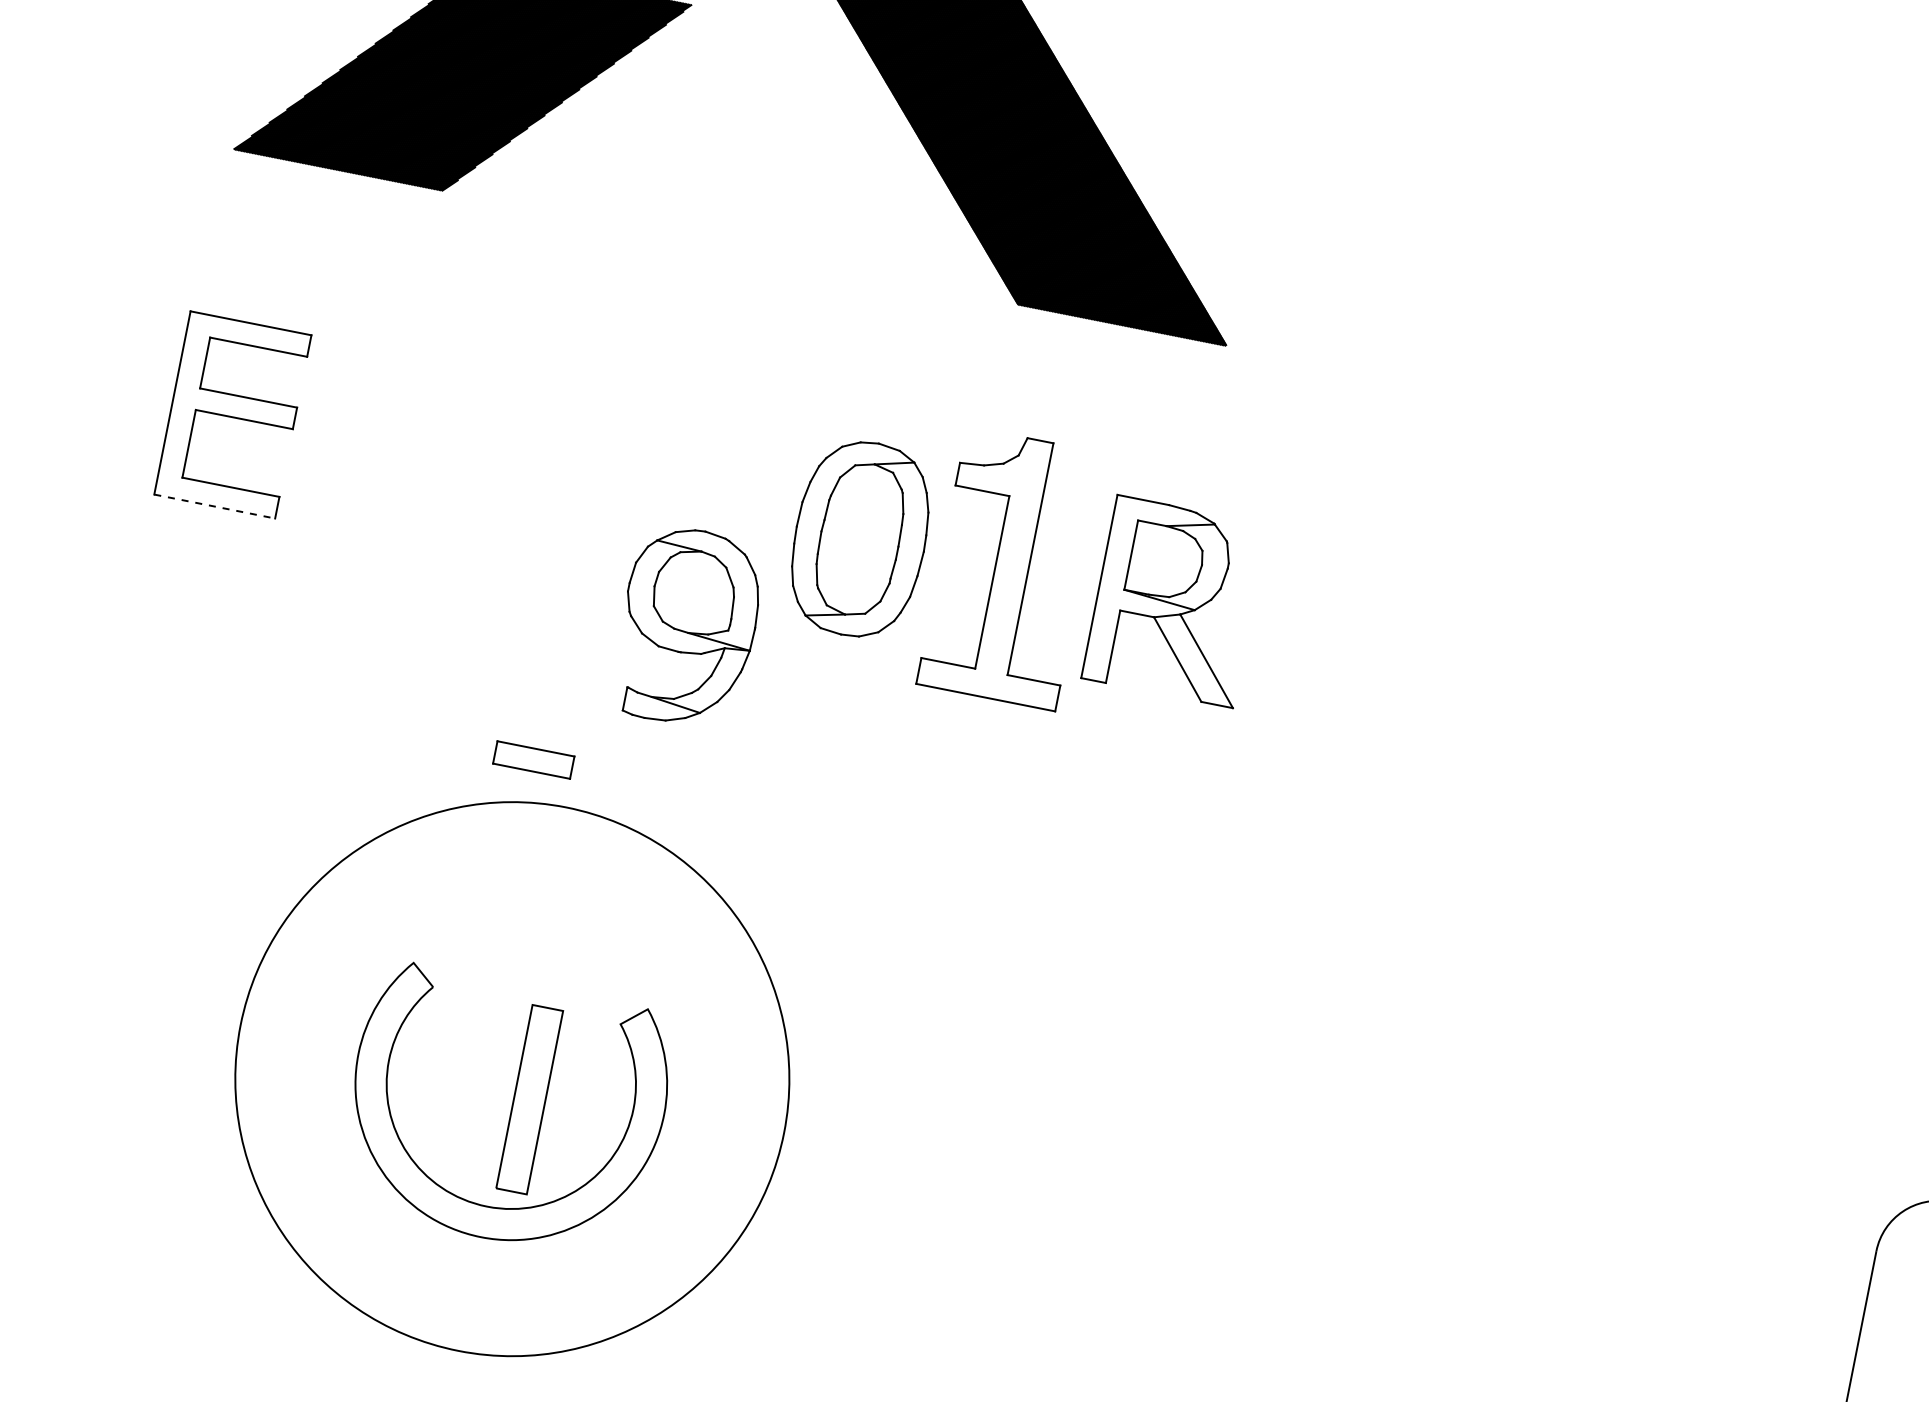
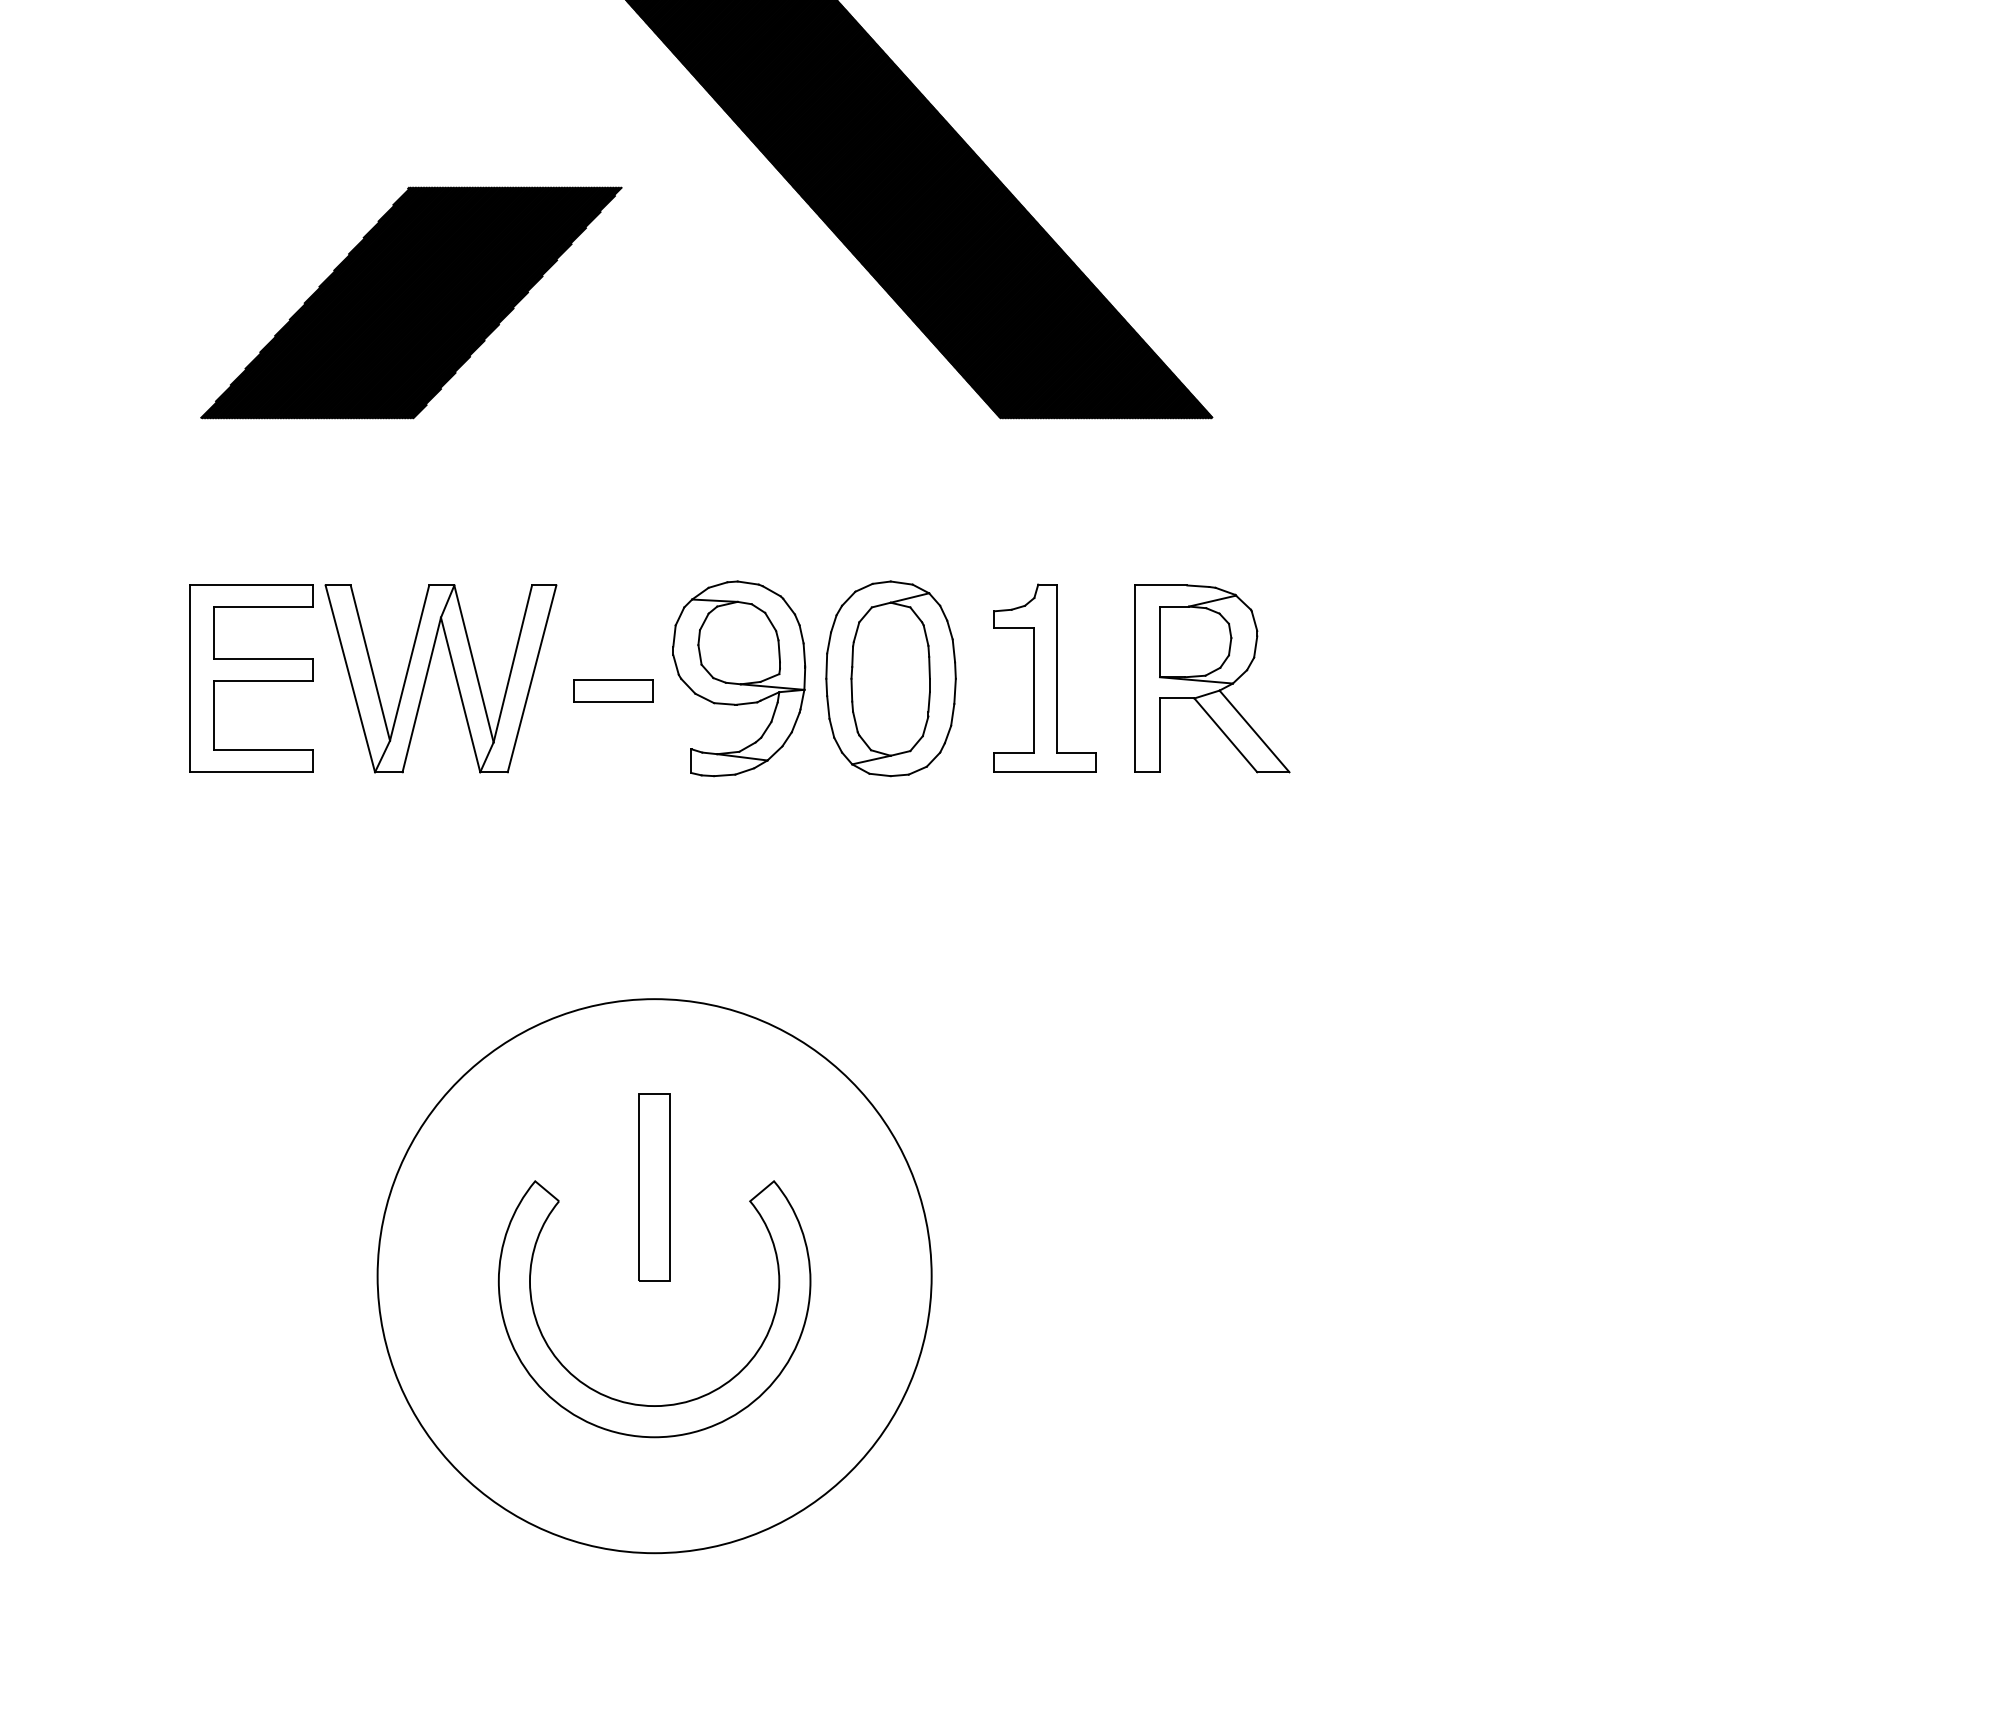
part: (406, 446) -> (427, 676), added
line: (214, 506) -> (251, 772), dashed -> solid
part: (1011, 567) -> (1044, 677), size x0.71
part: (688, 627) -> (739, 678), moved
part: (533, 759) -> (613, 690), moved
part: (529, 1099) -> (654, 1187), moved

